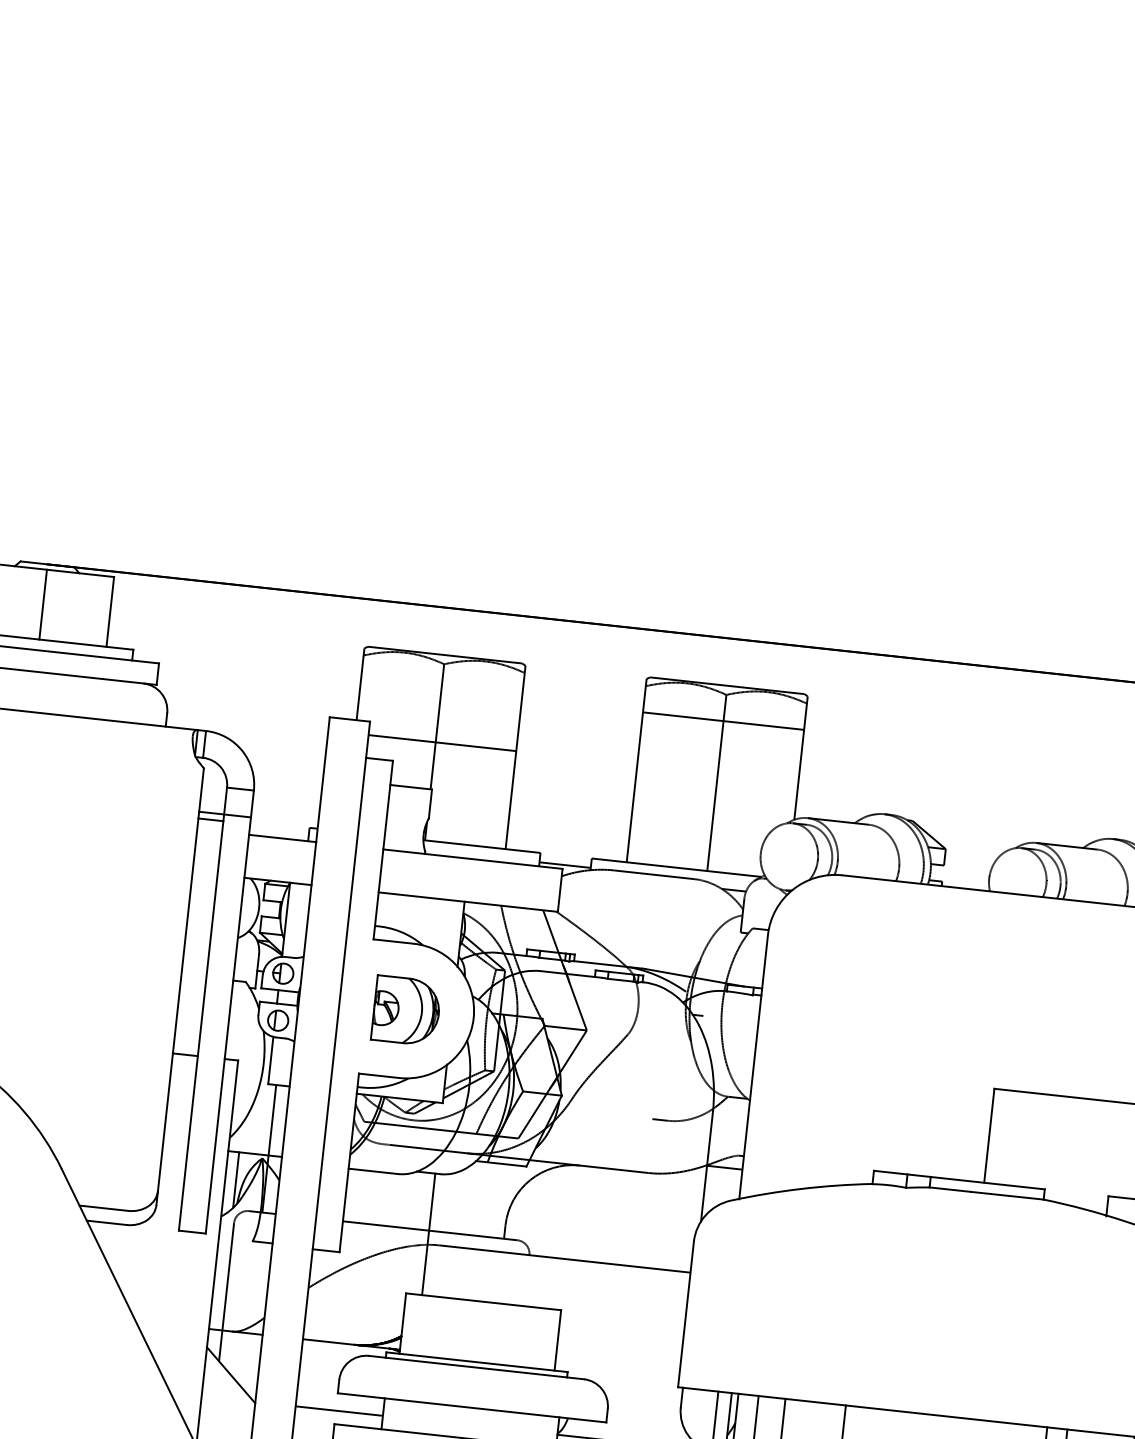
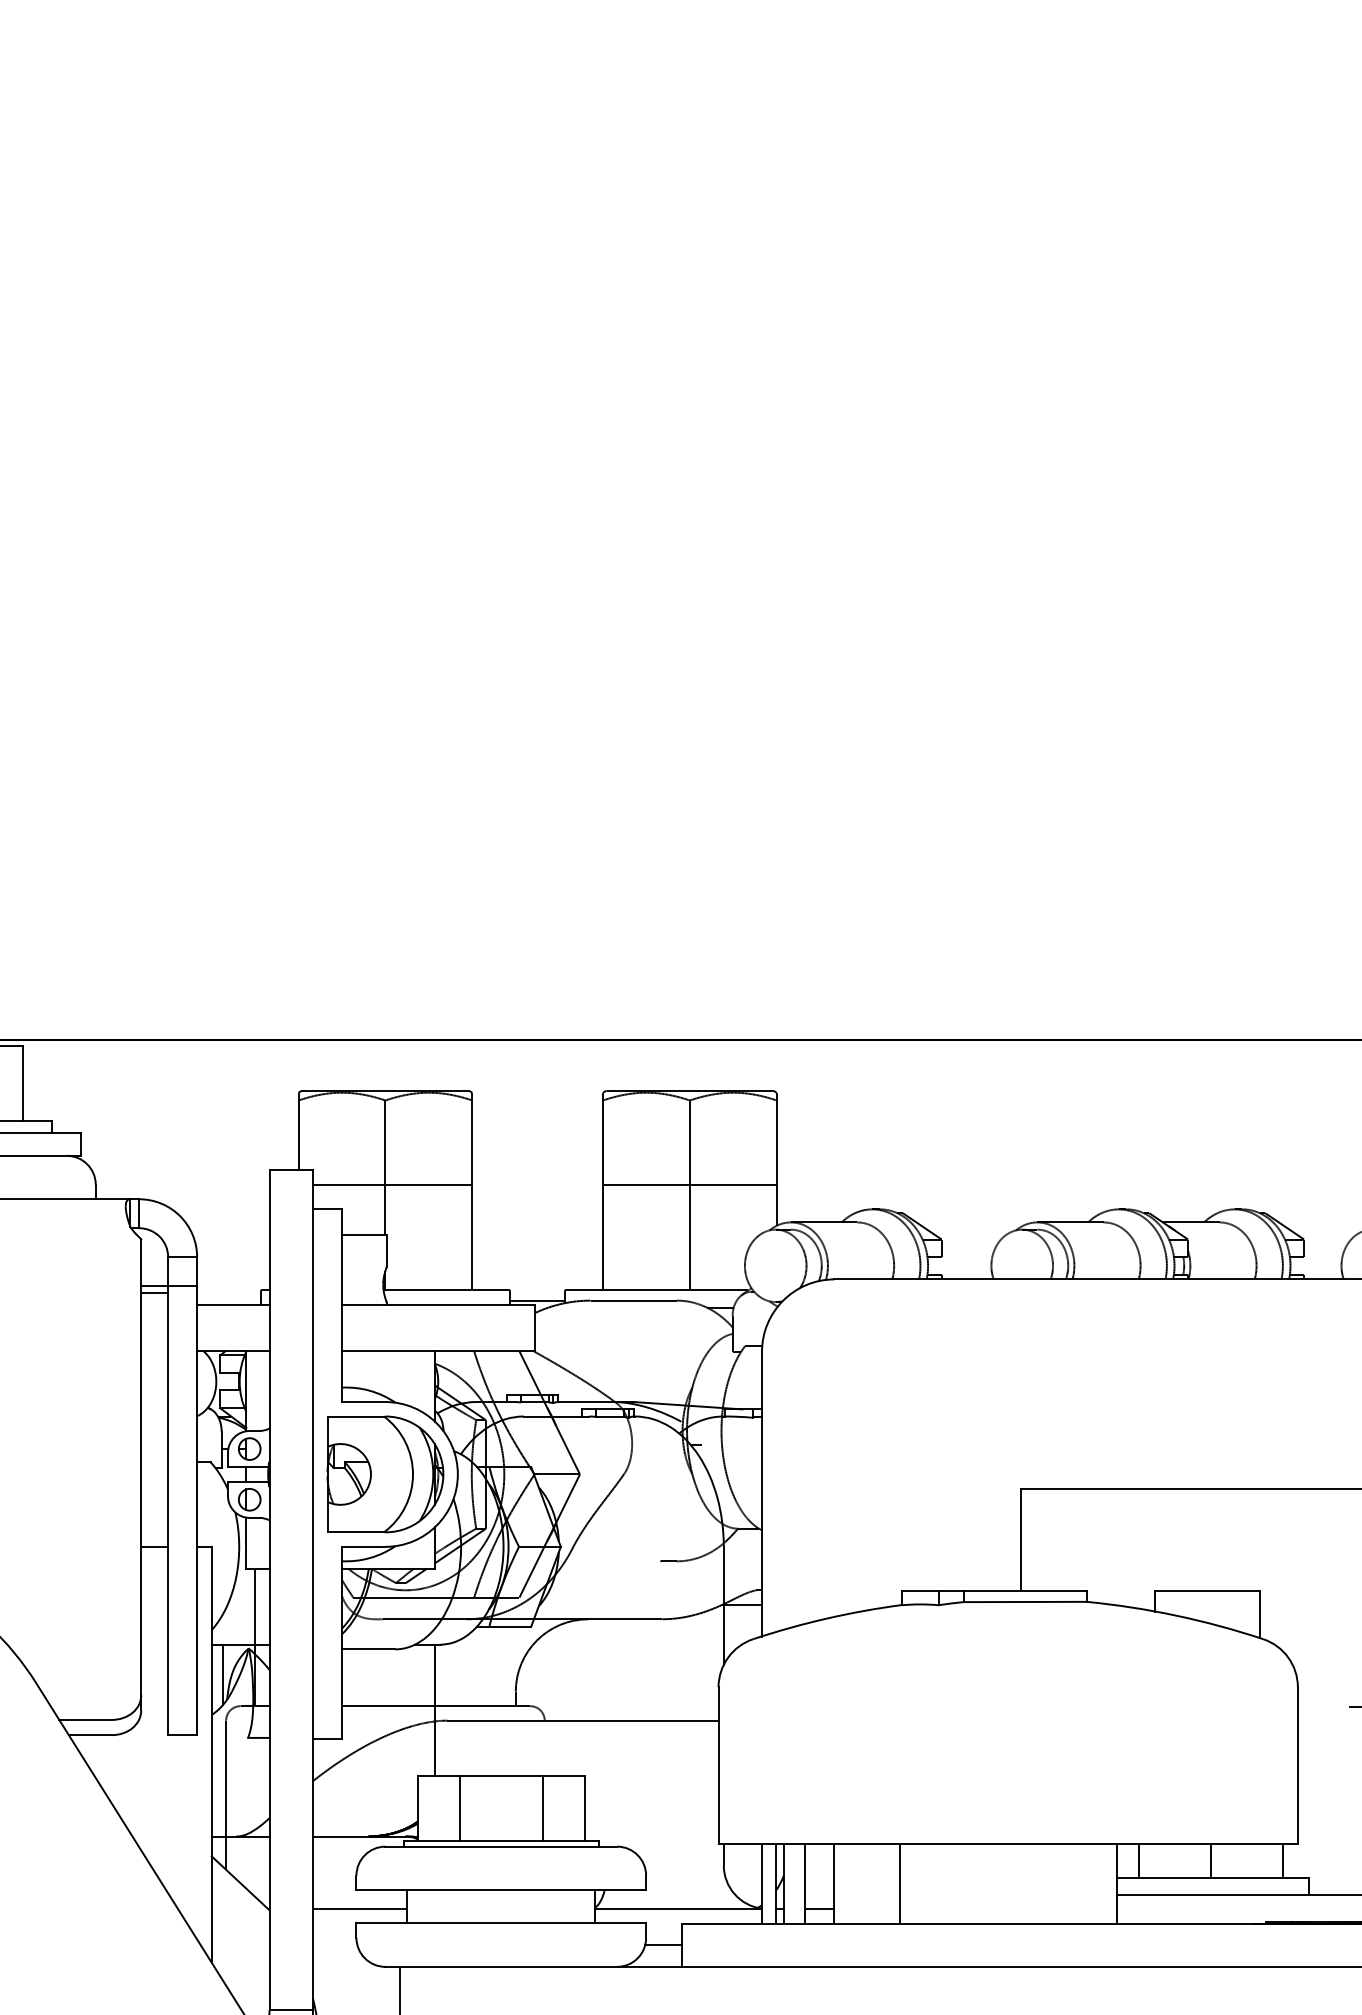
line: (723, 720) -> (689, 1184), moved
part: (406, 1010) -> (385, 1474), size x1.67
line: (441, 1327) -> (459, 1807), added
line: (519, 1335) -> (543, 1807), added

